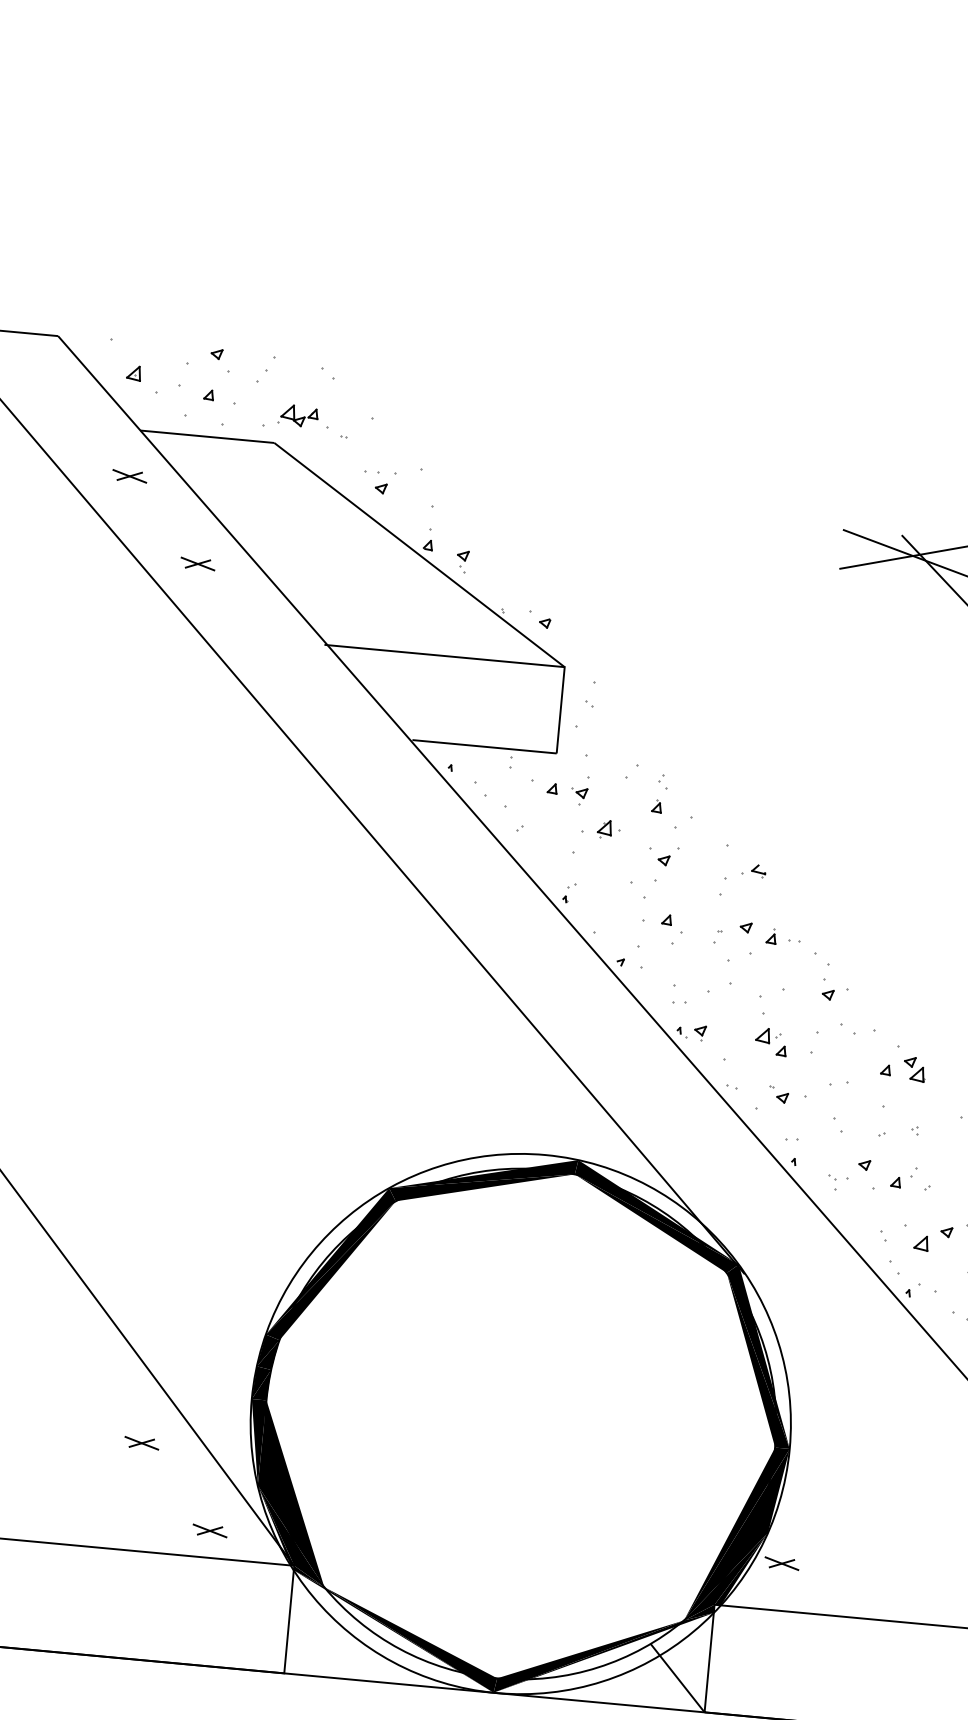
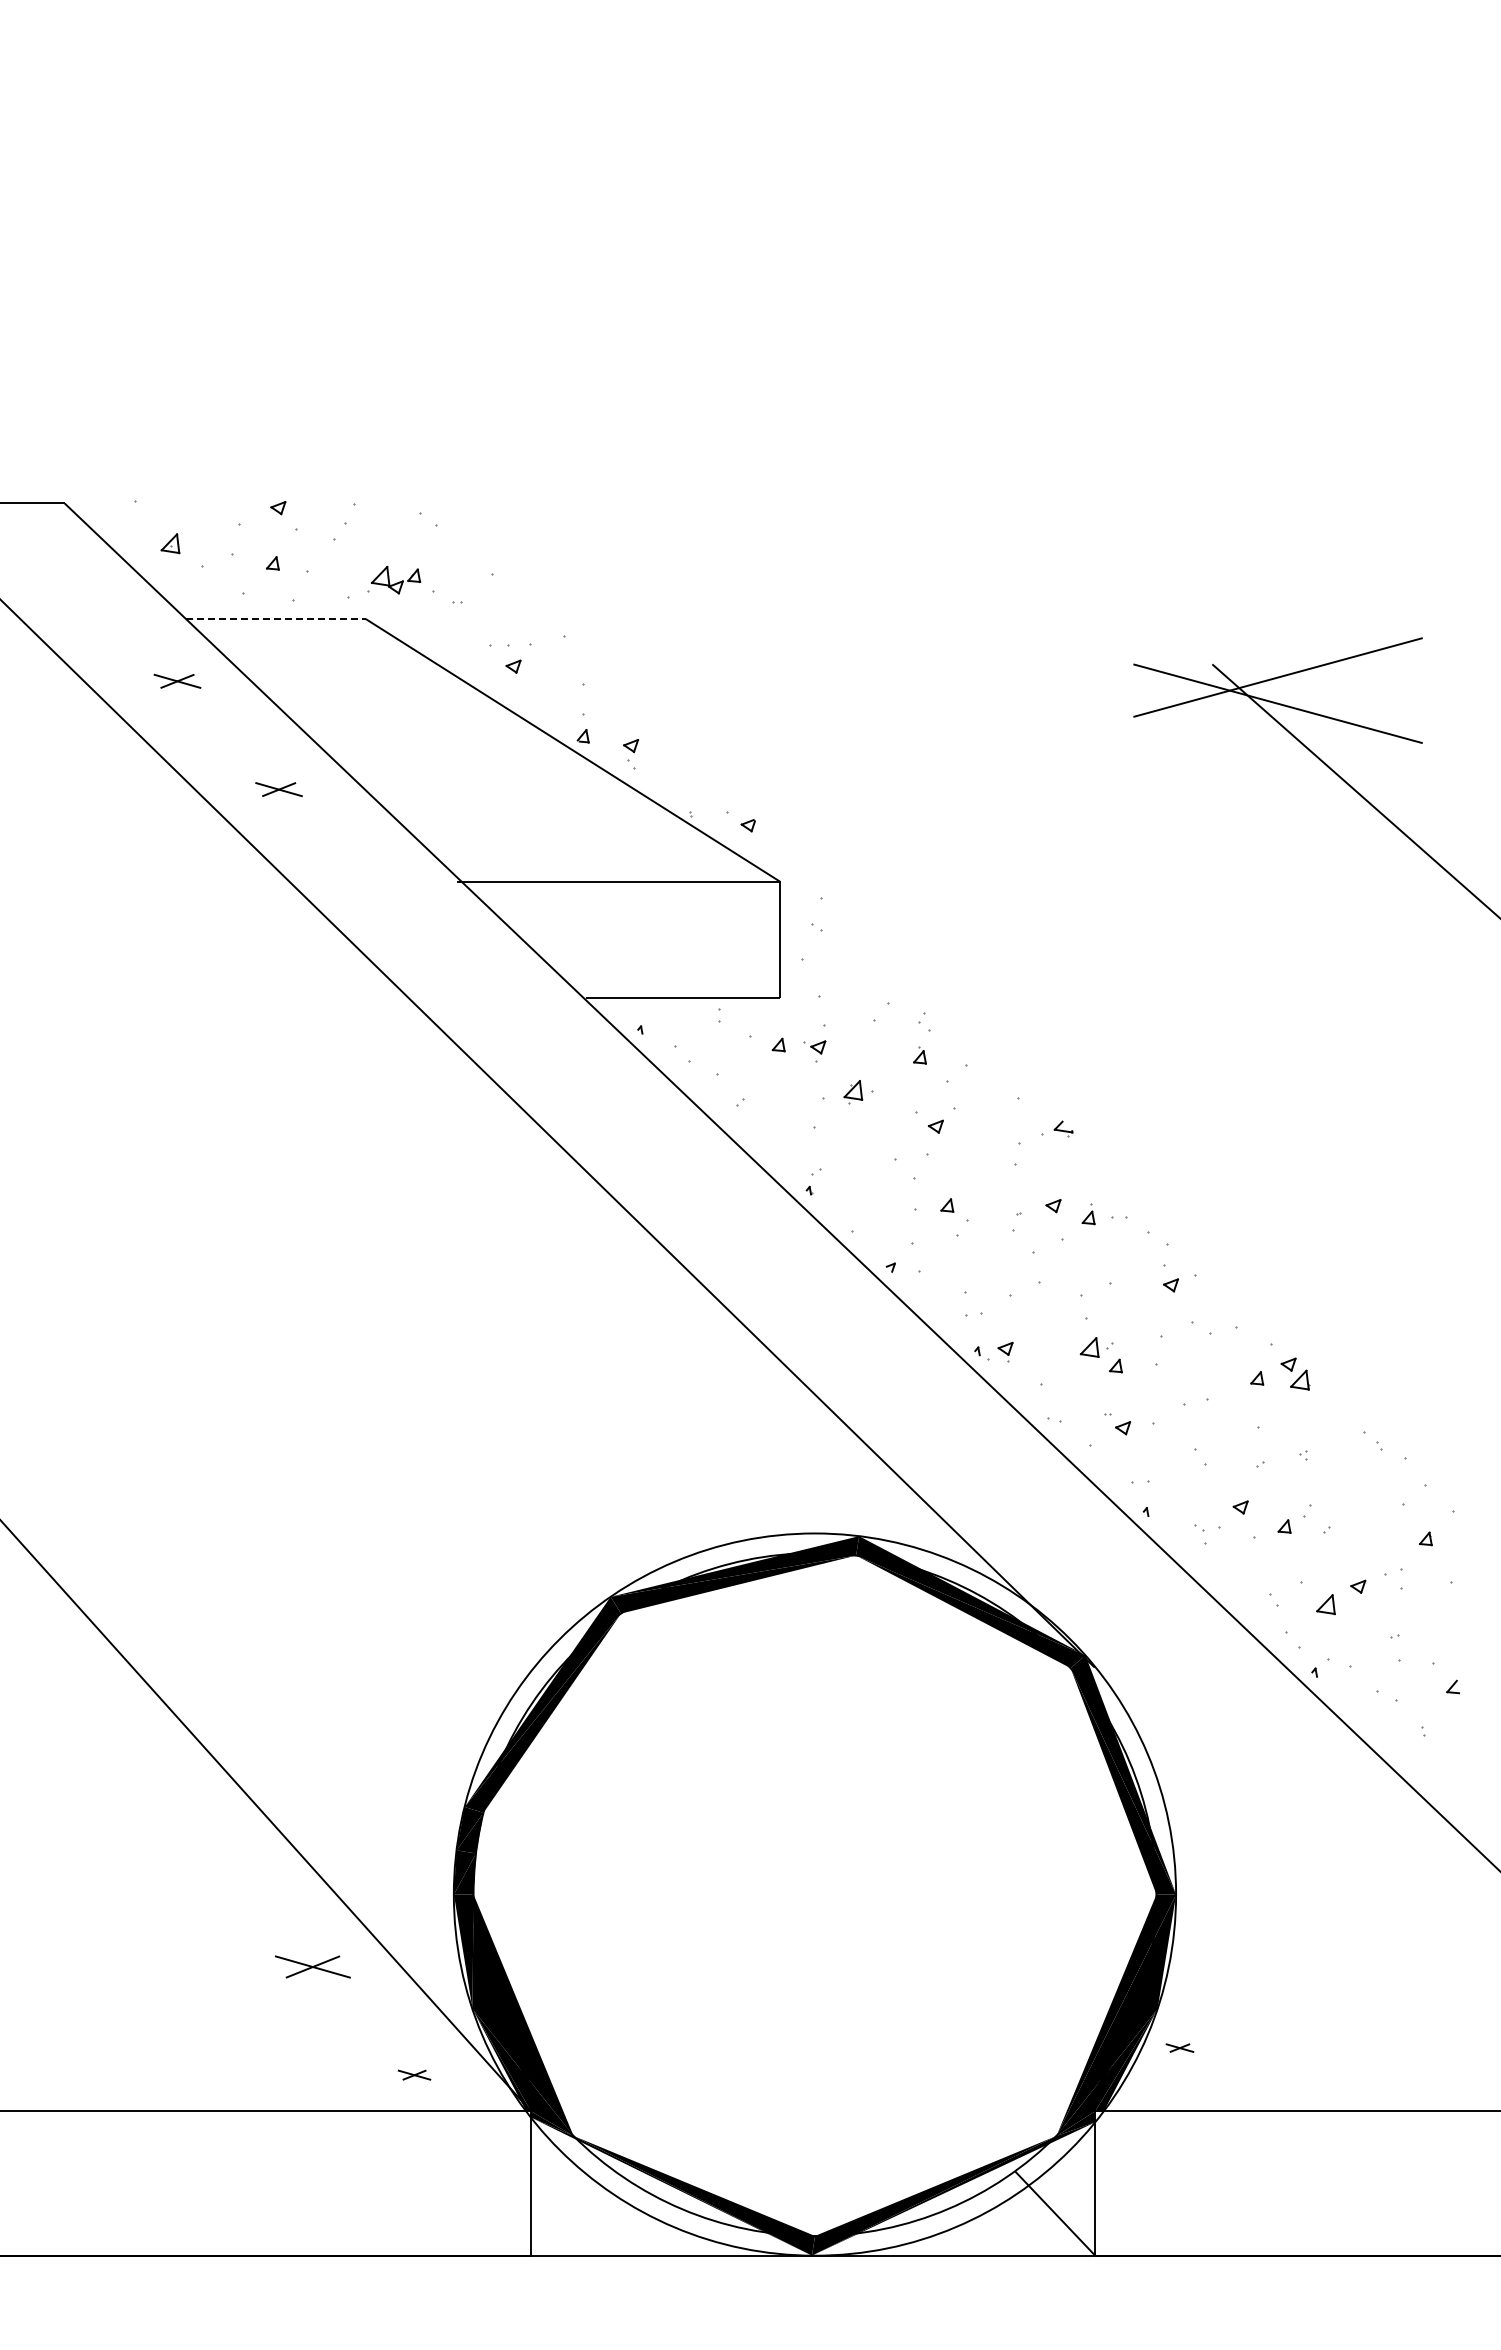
line: (207, 437) -> (275, 619), solid -> dashed
part: (141, 1442) -> (312, 1966), size x1.6
part: (210, 1530) -> (414, 2074), size x0.7
part: (781, 1563) -> (1179, 2047), size x0.6

